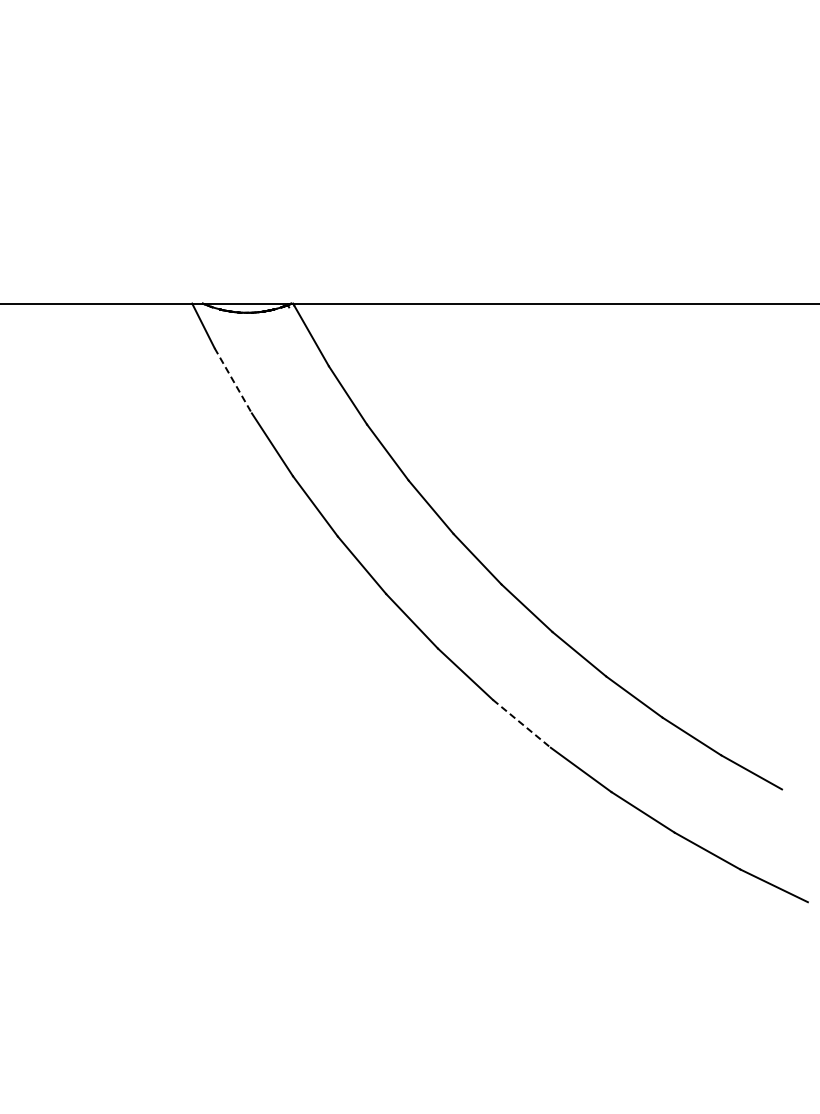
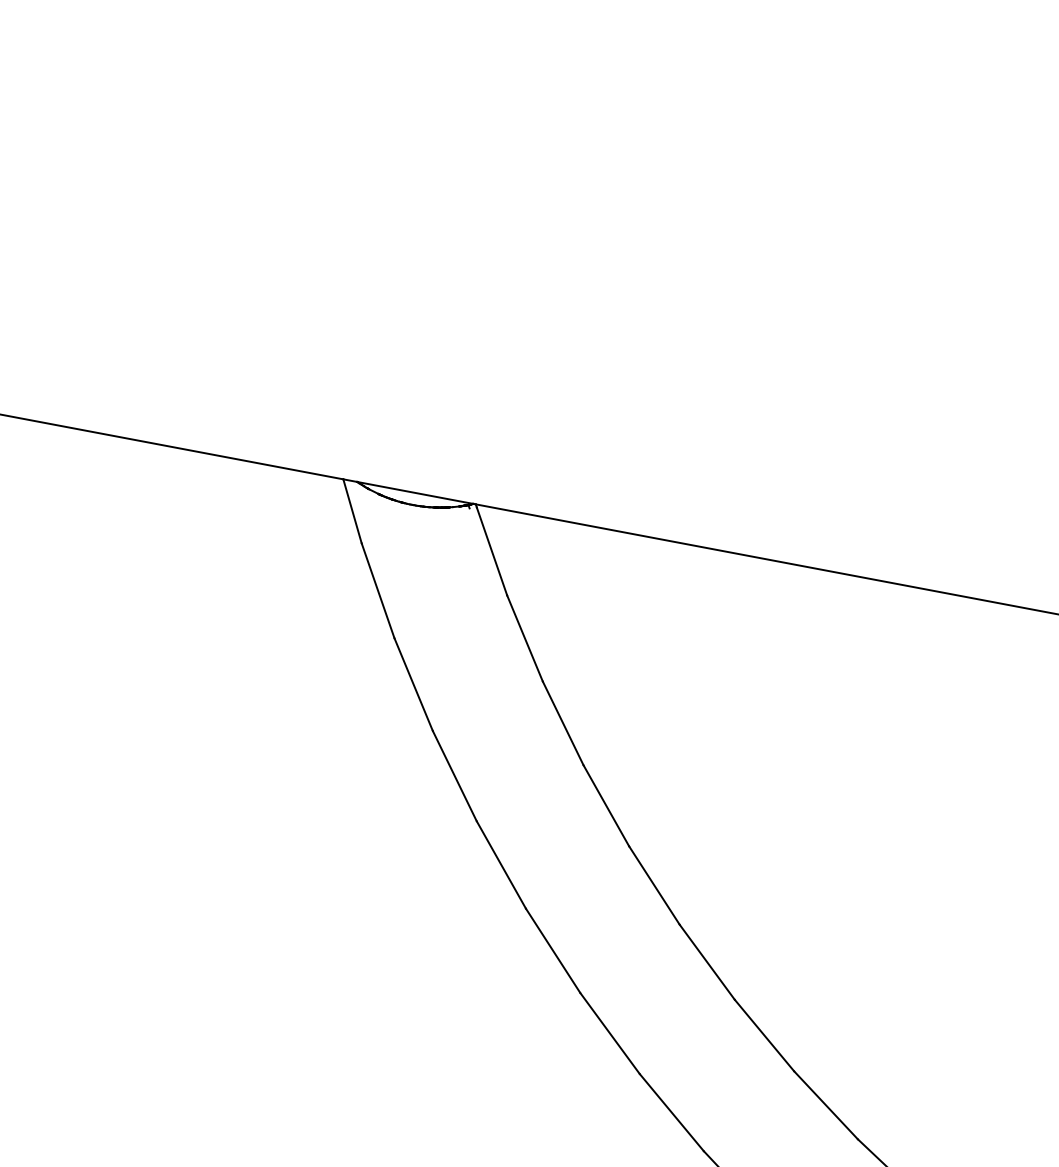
line: (233, 380) -> (378, 590), dashed -> solid
line: (521, 723) -> (671, 1112), dashed -> solid

